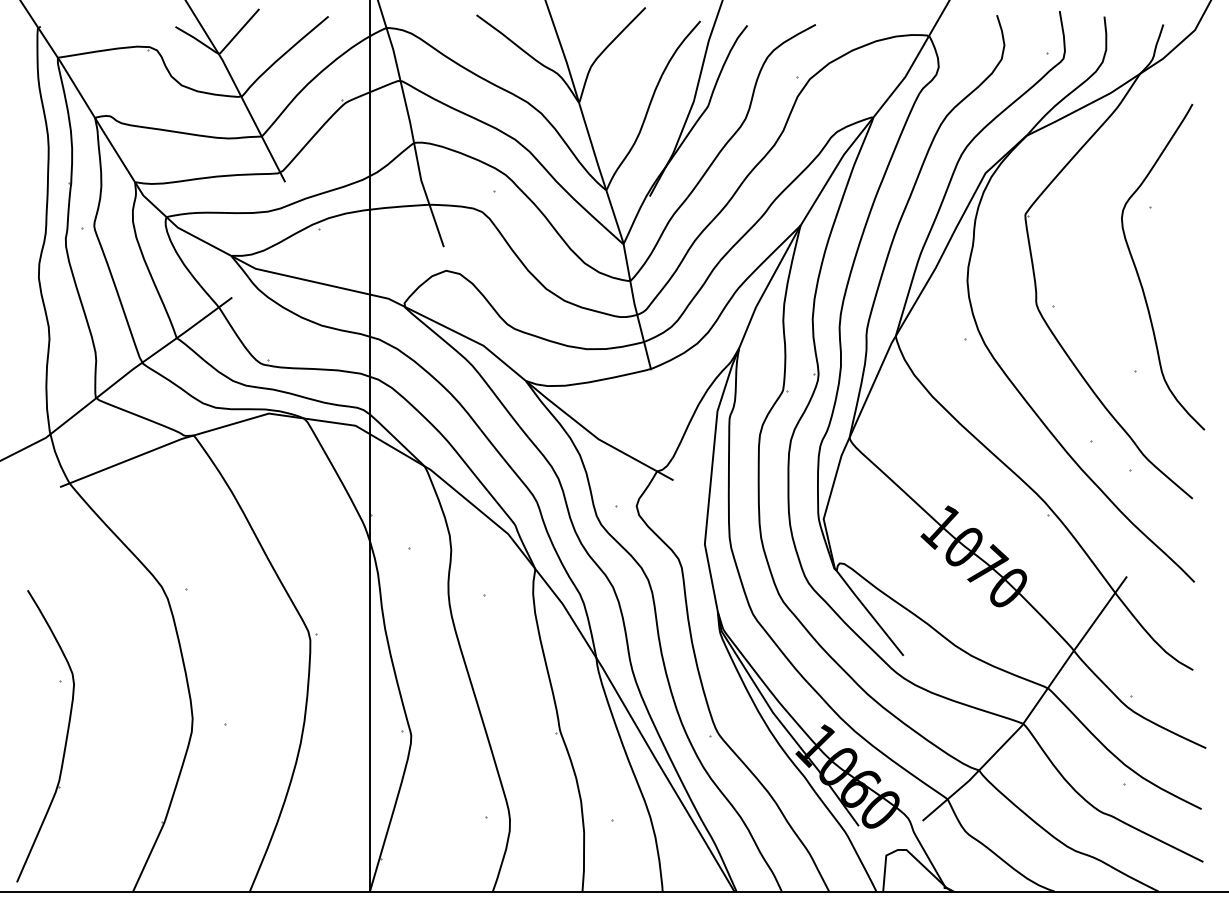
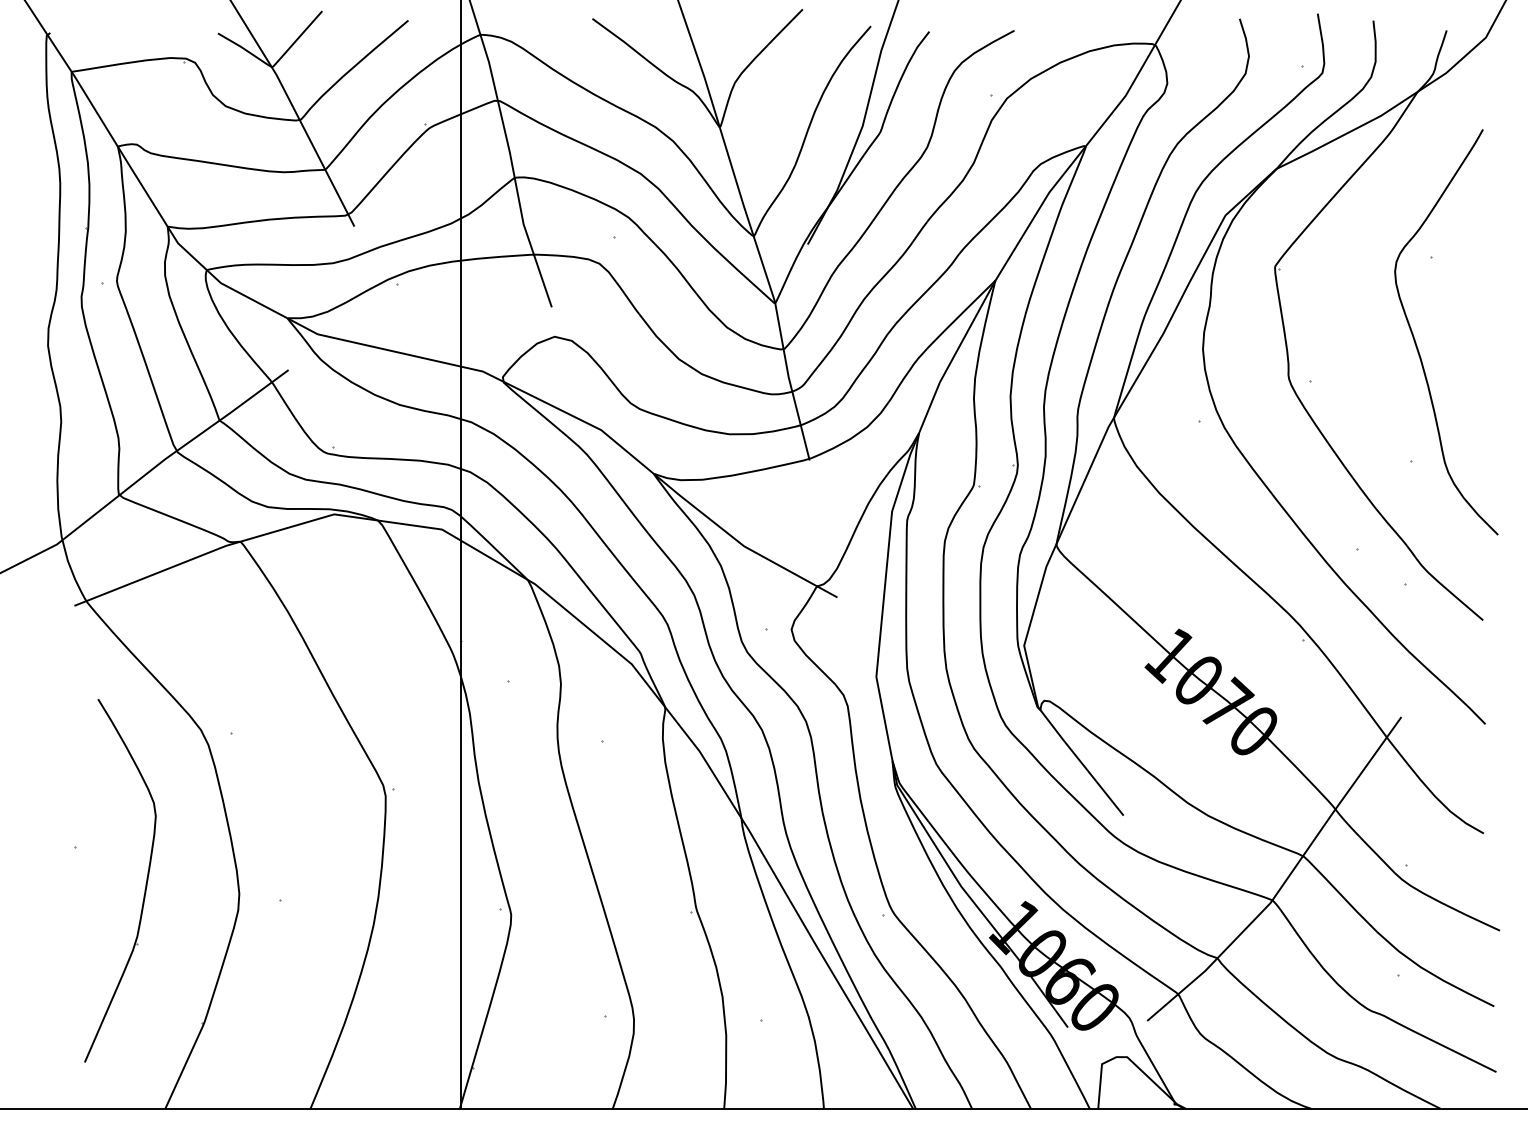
part: (65, 738) -> (145, 883), moved

